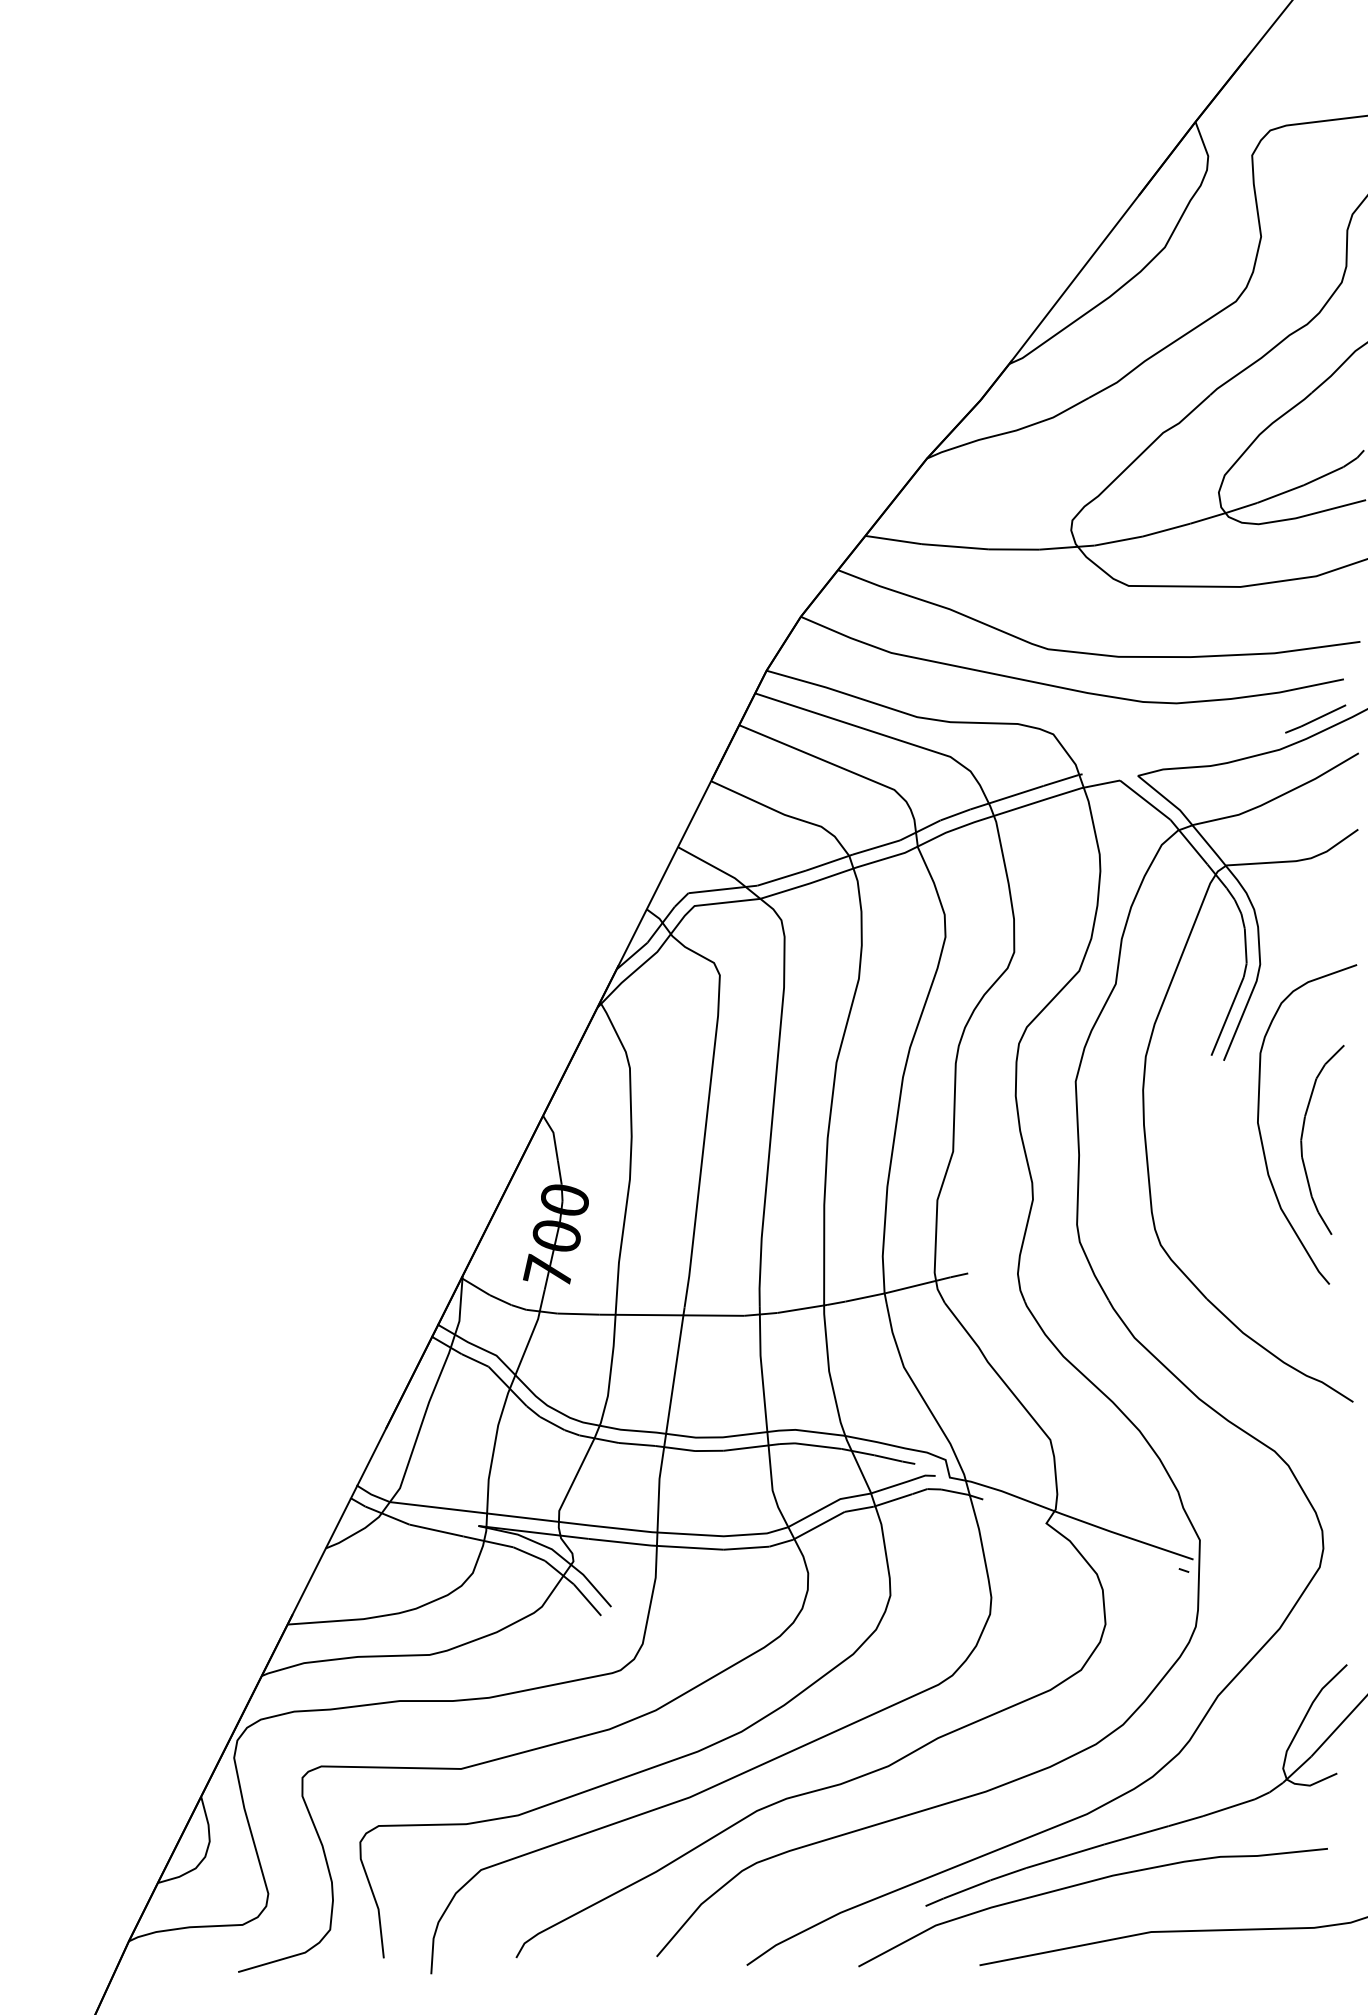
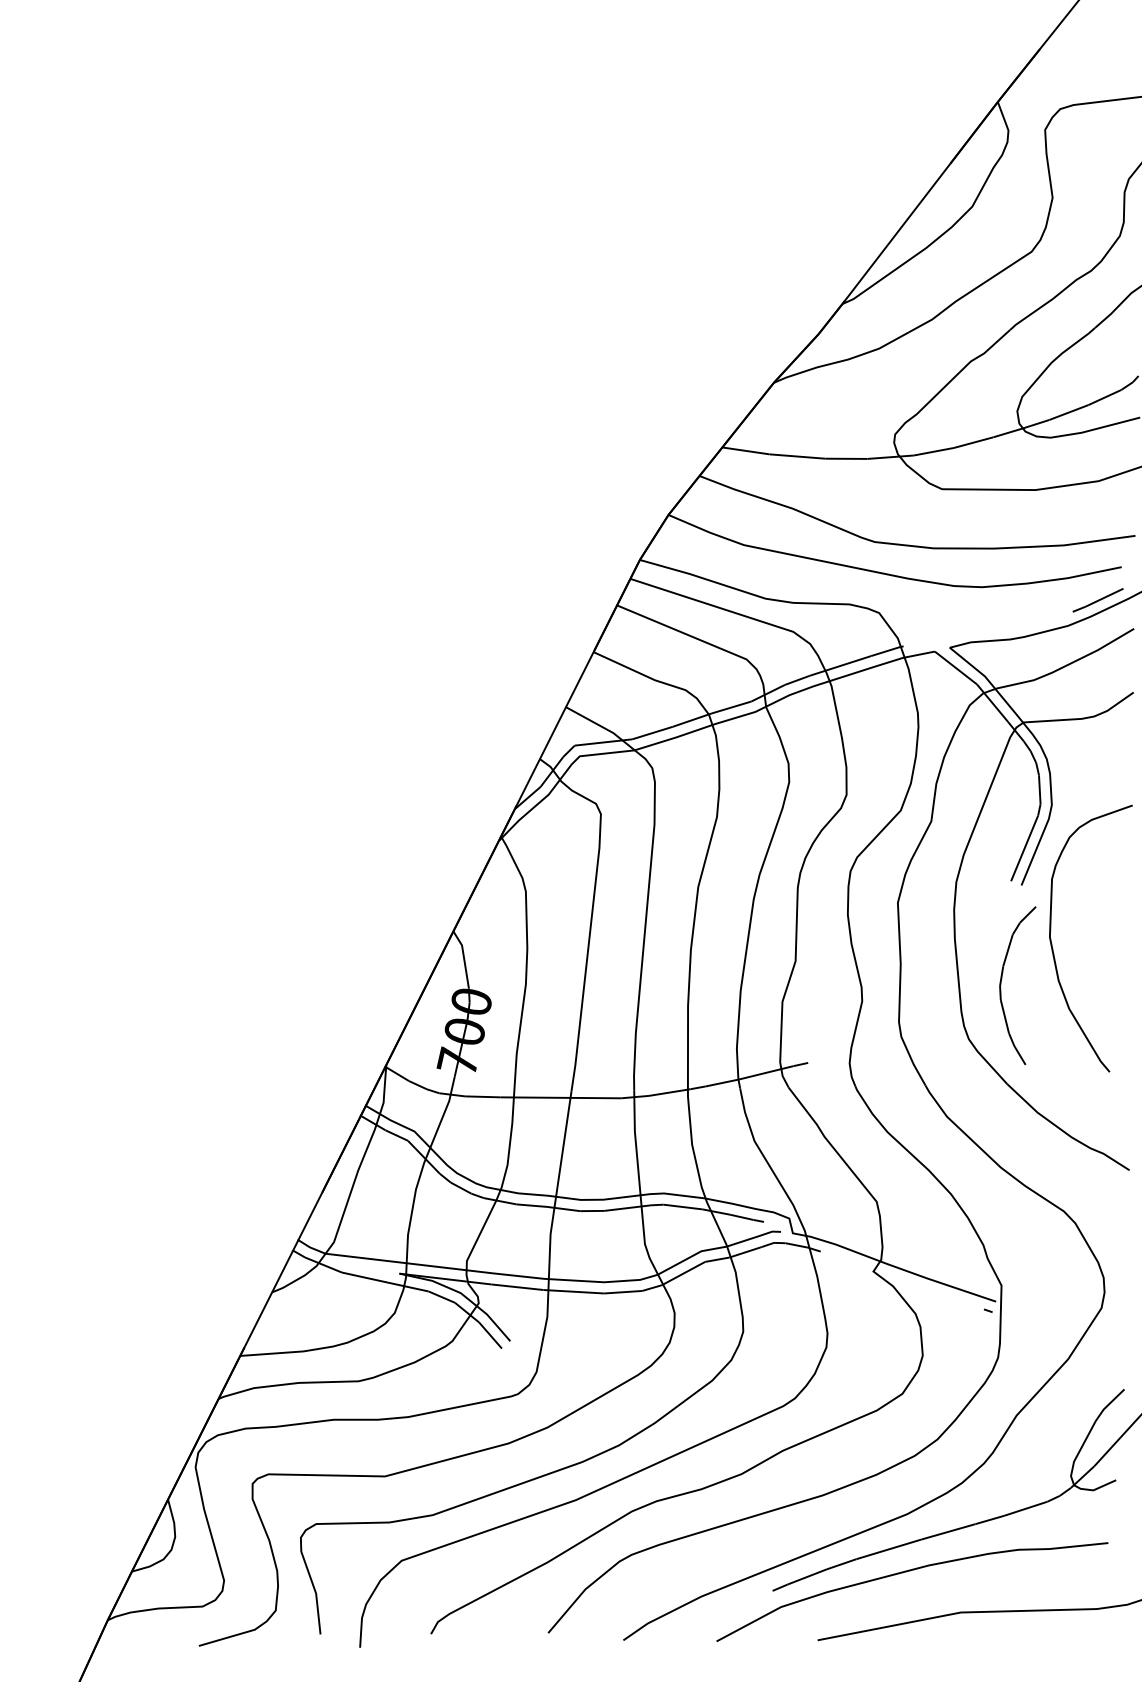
curve: (1303, 1133) -> (1002, 980), moved

